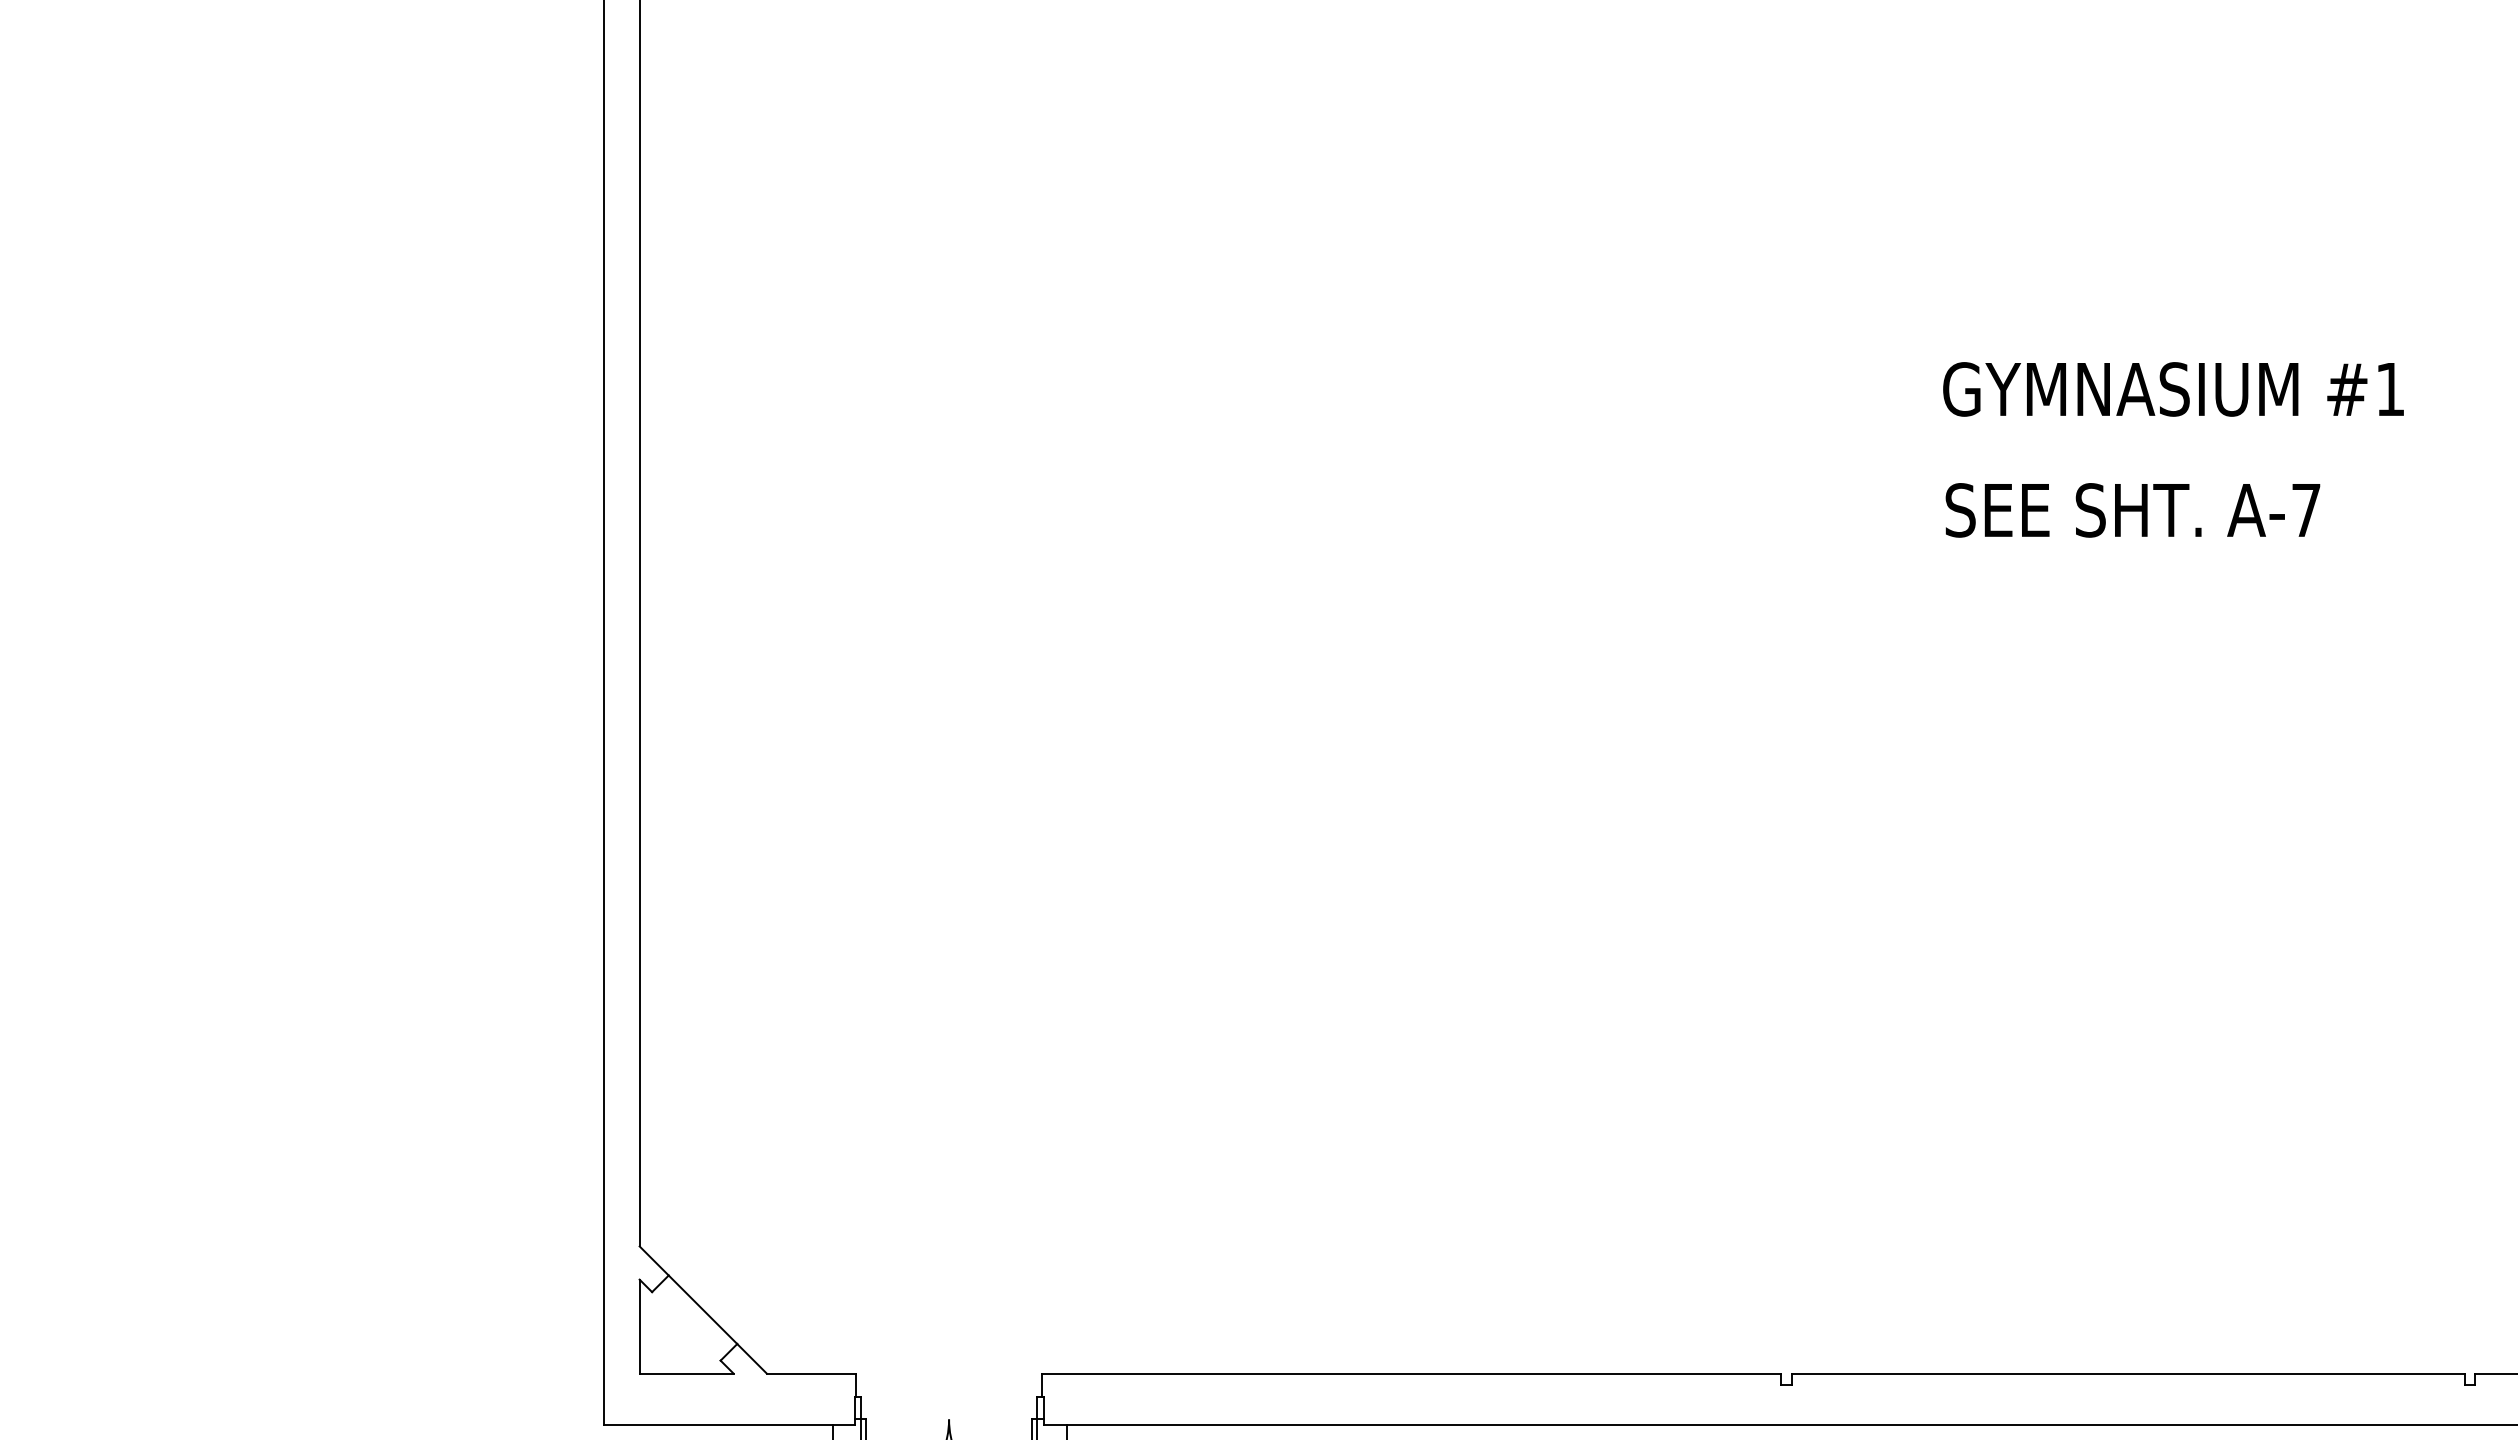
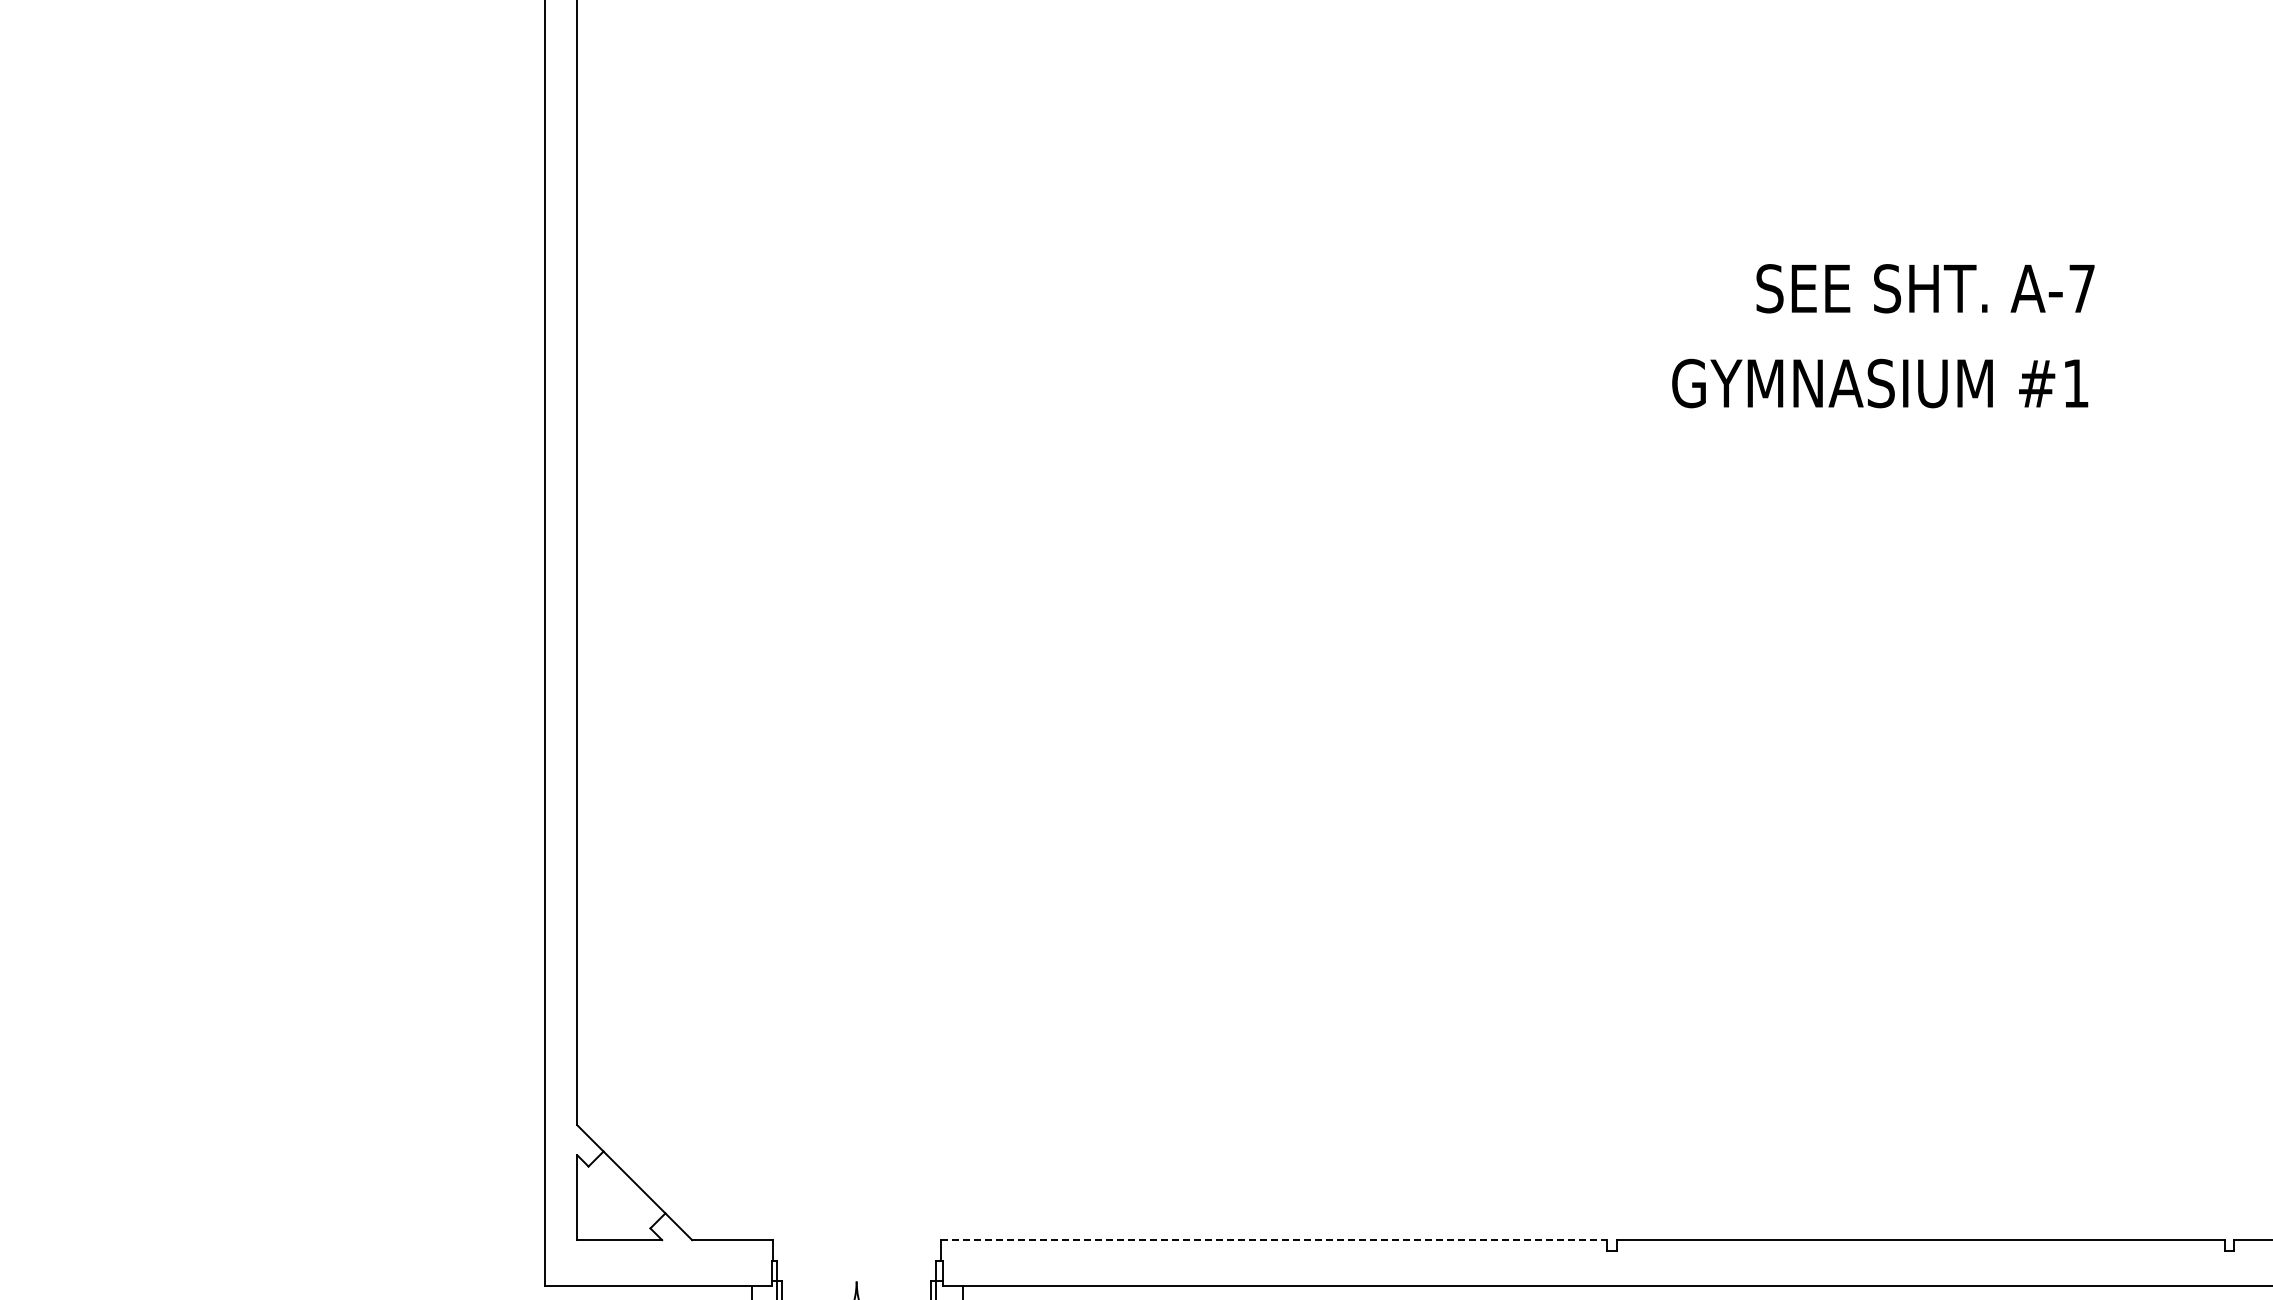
text: (2173, 389) -> (1880, 383), moved
text: (2132, 510) -> (1925, 288), moved
line: (1411, 1374) -> (1274, 1240), solid -> dashed

